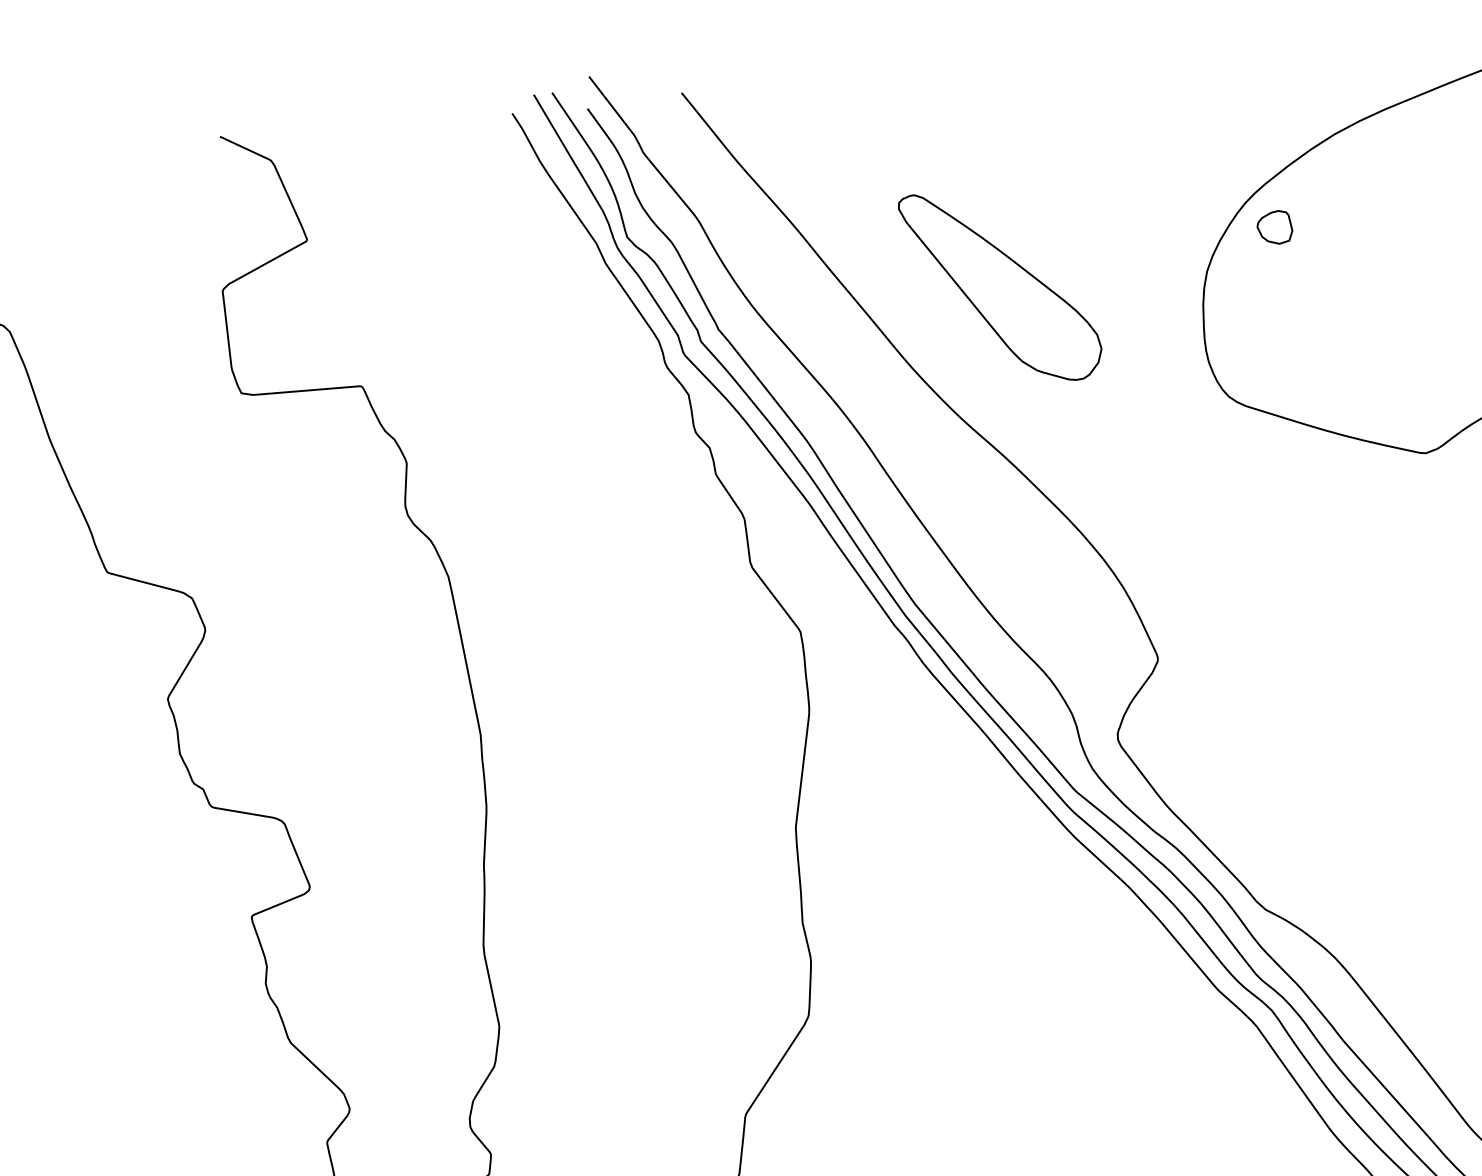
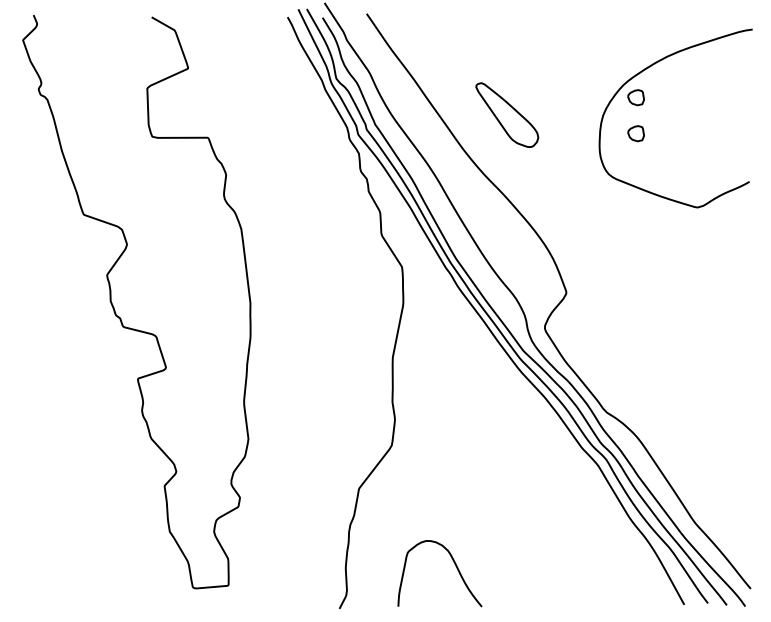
part: (1001, 285) -> (507, 114), size x0.7
part: (1279, 304) -> (635, 133), added

